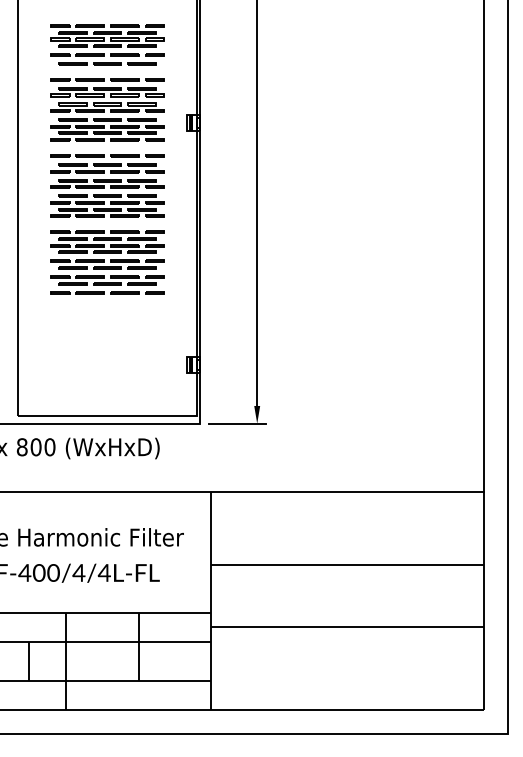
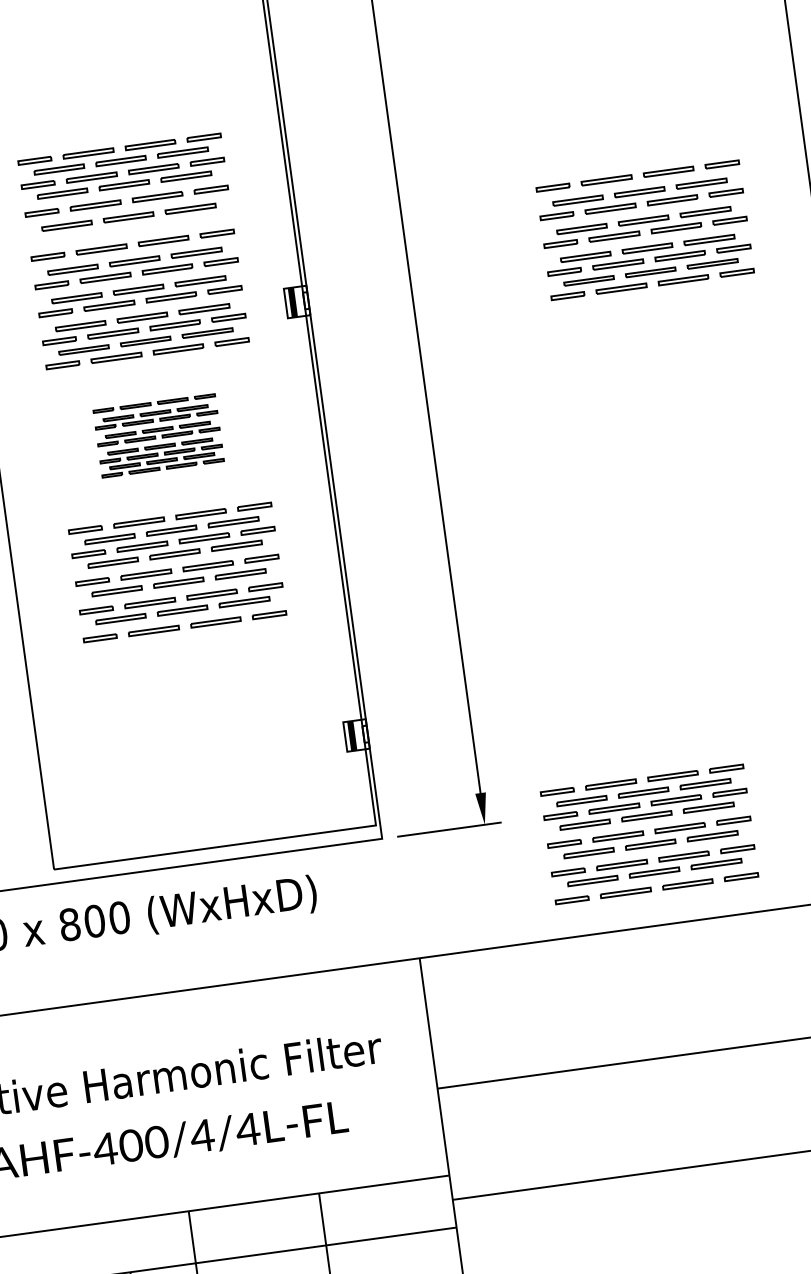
part: (389, 109) -> (644, 229), added
part: (107, 185) -> (158, 434), size x0.6
part: (346, 441) -> (649, 834), added

